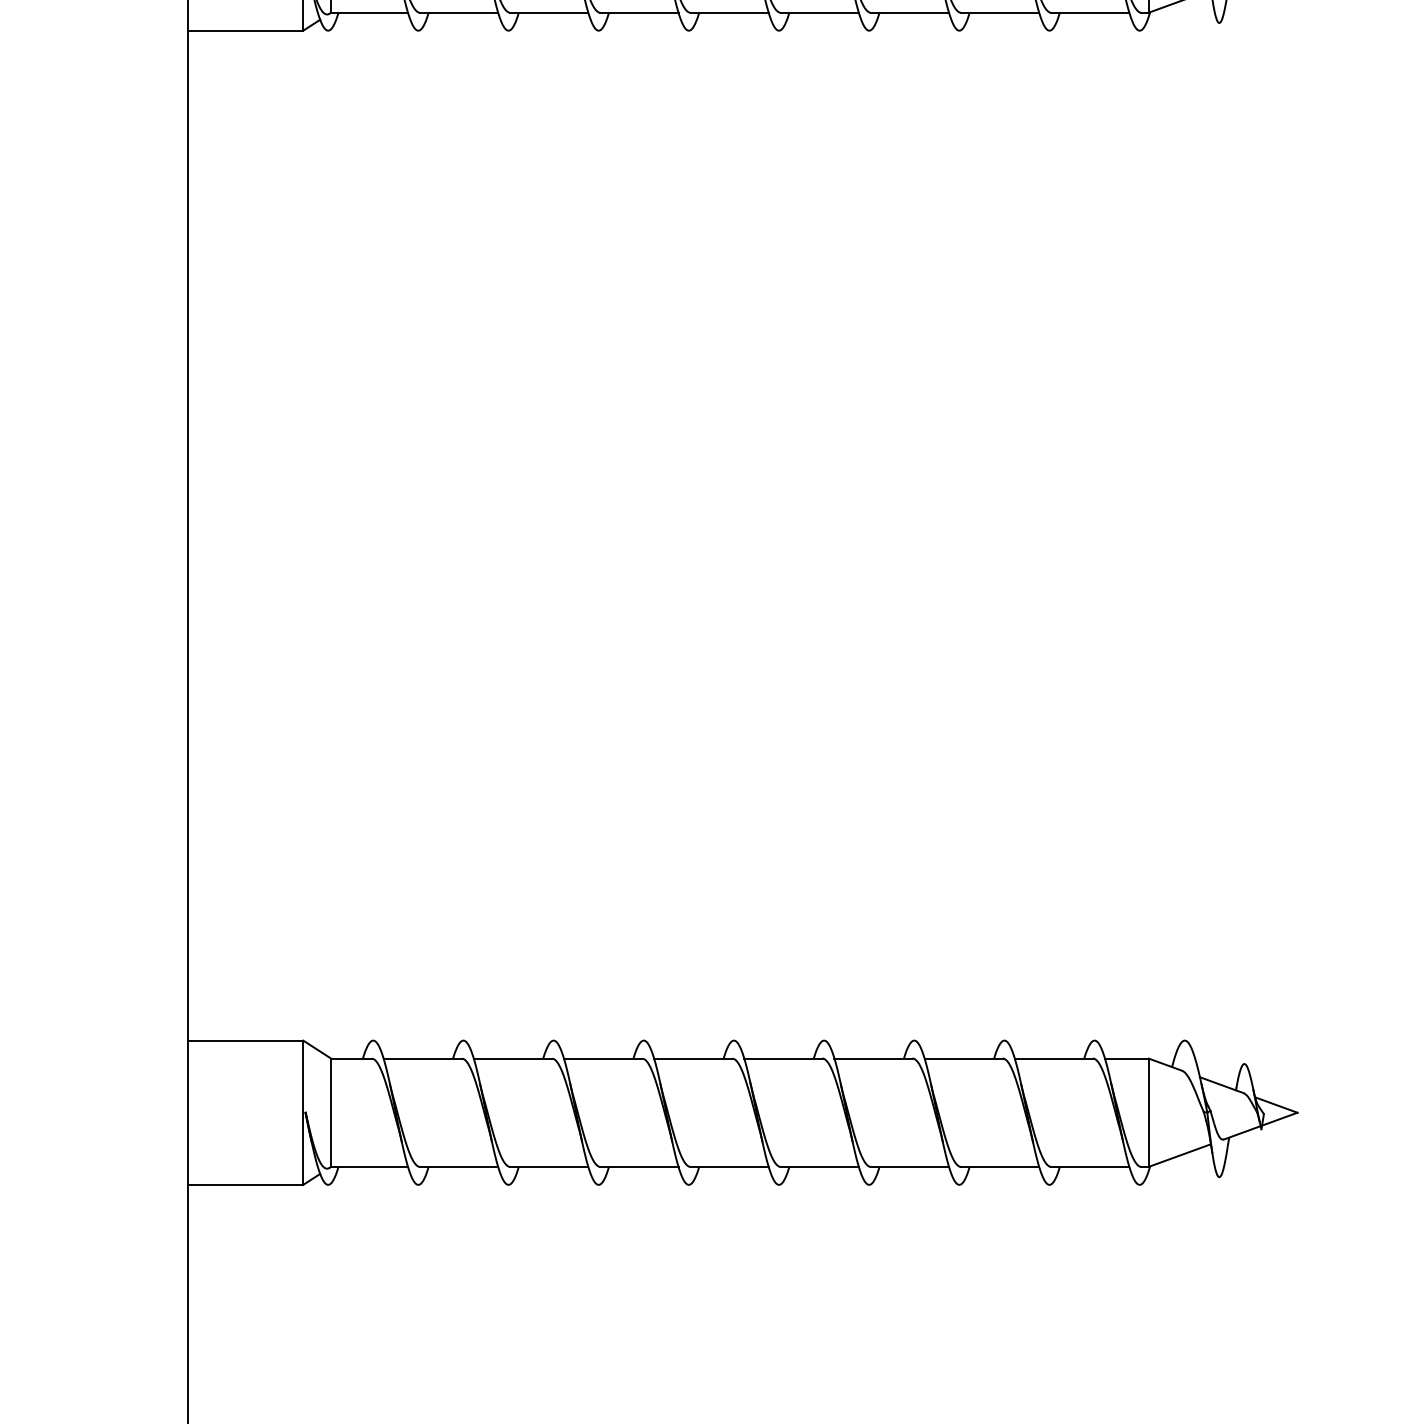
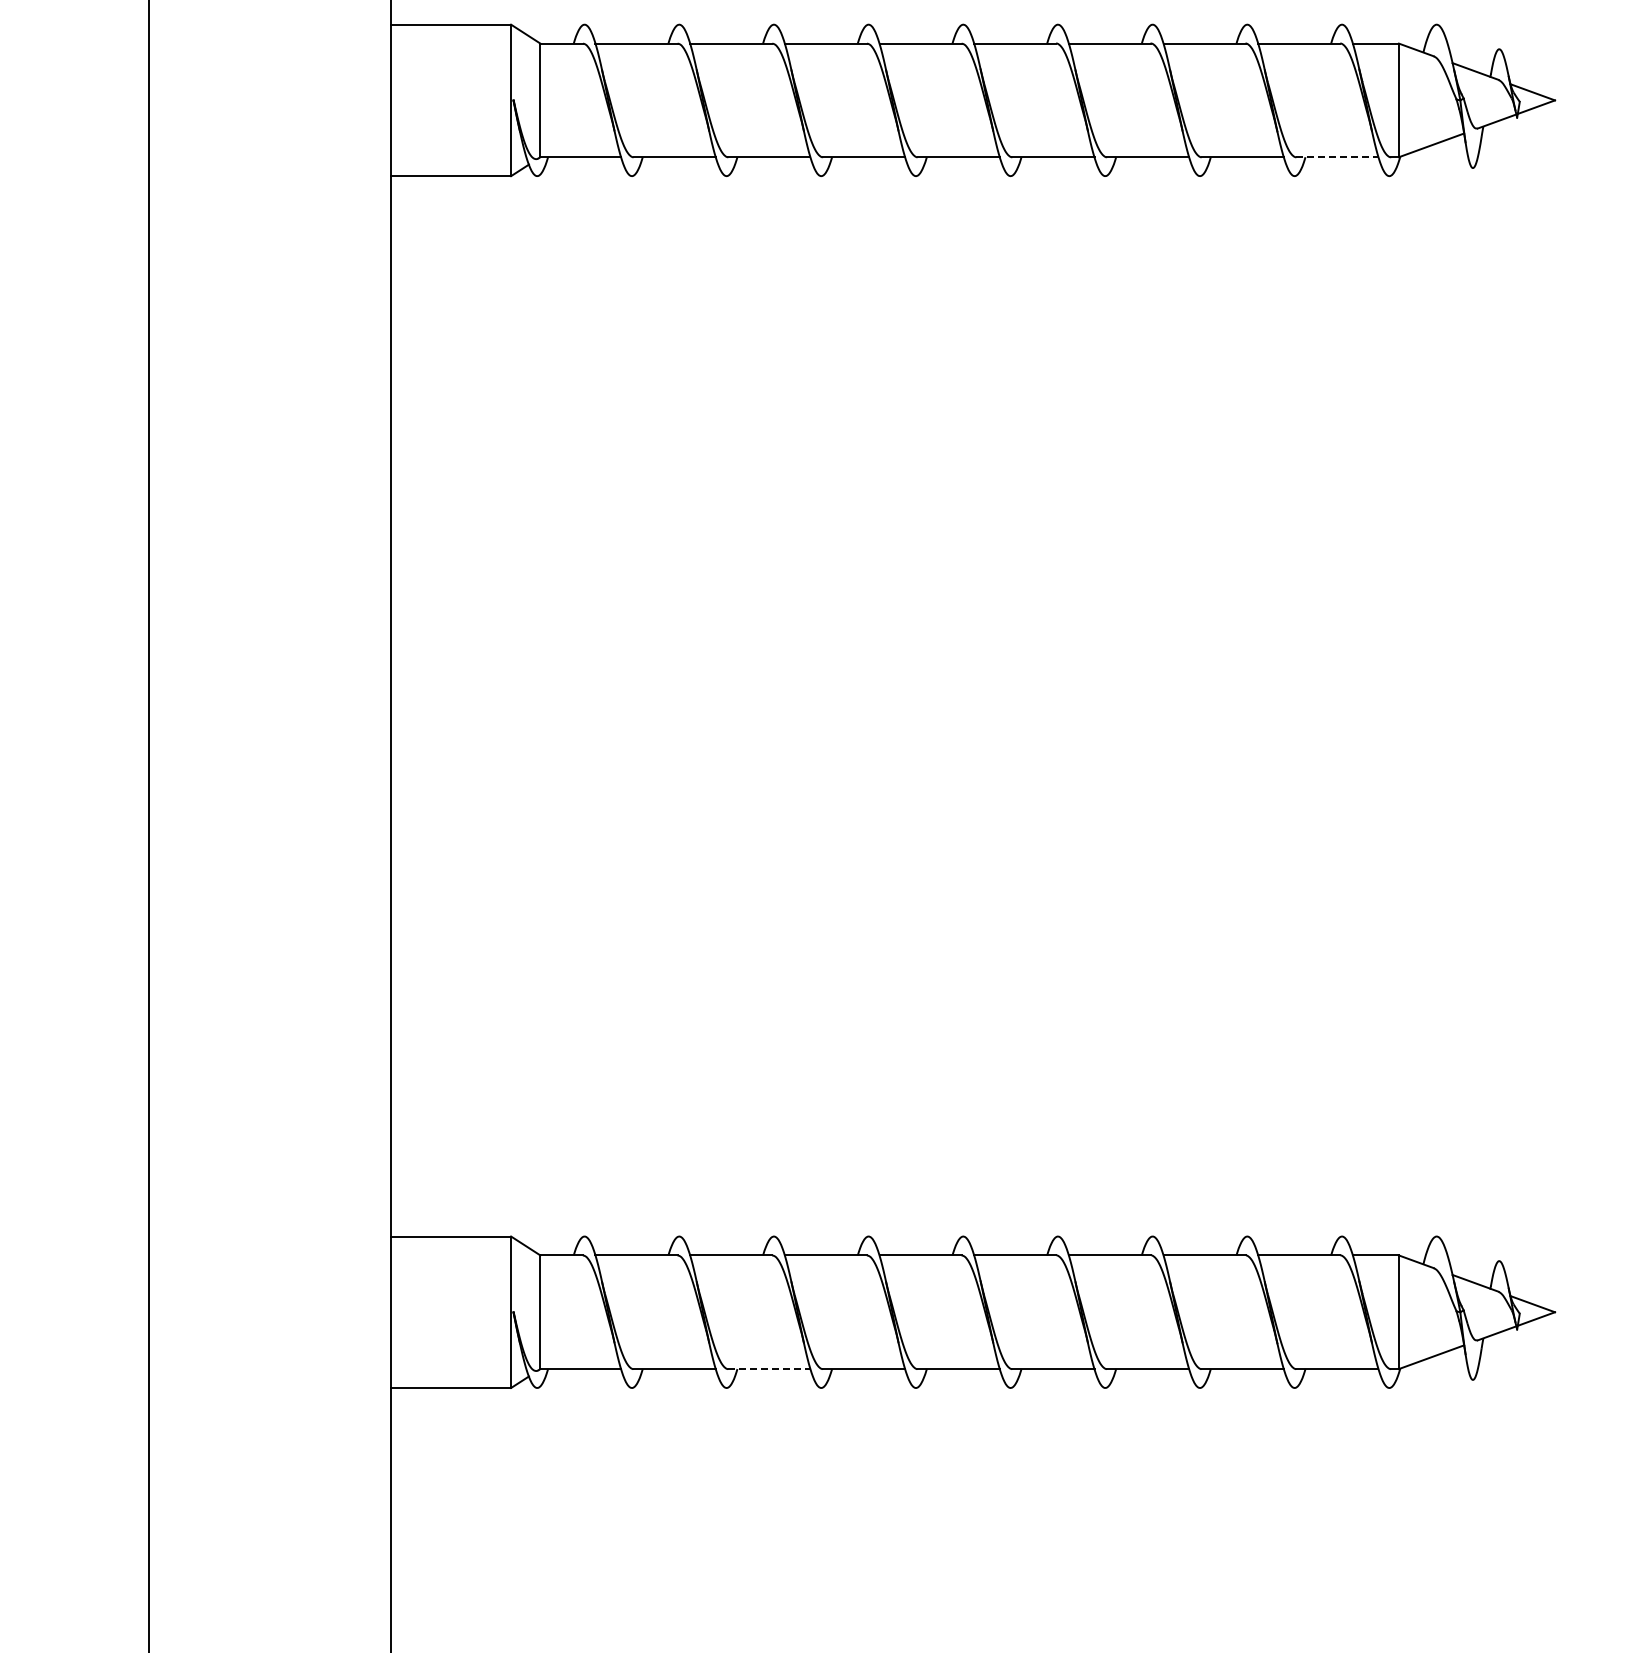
line: (1090, 12) -> (1337, 157), solid -> dashed
line: (549, 1167) -> (769, 1369), solid -> dashed

